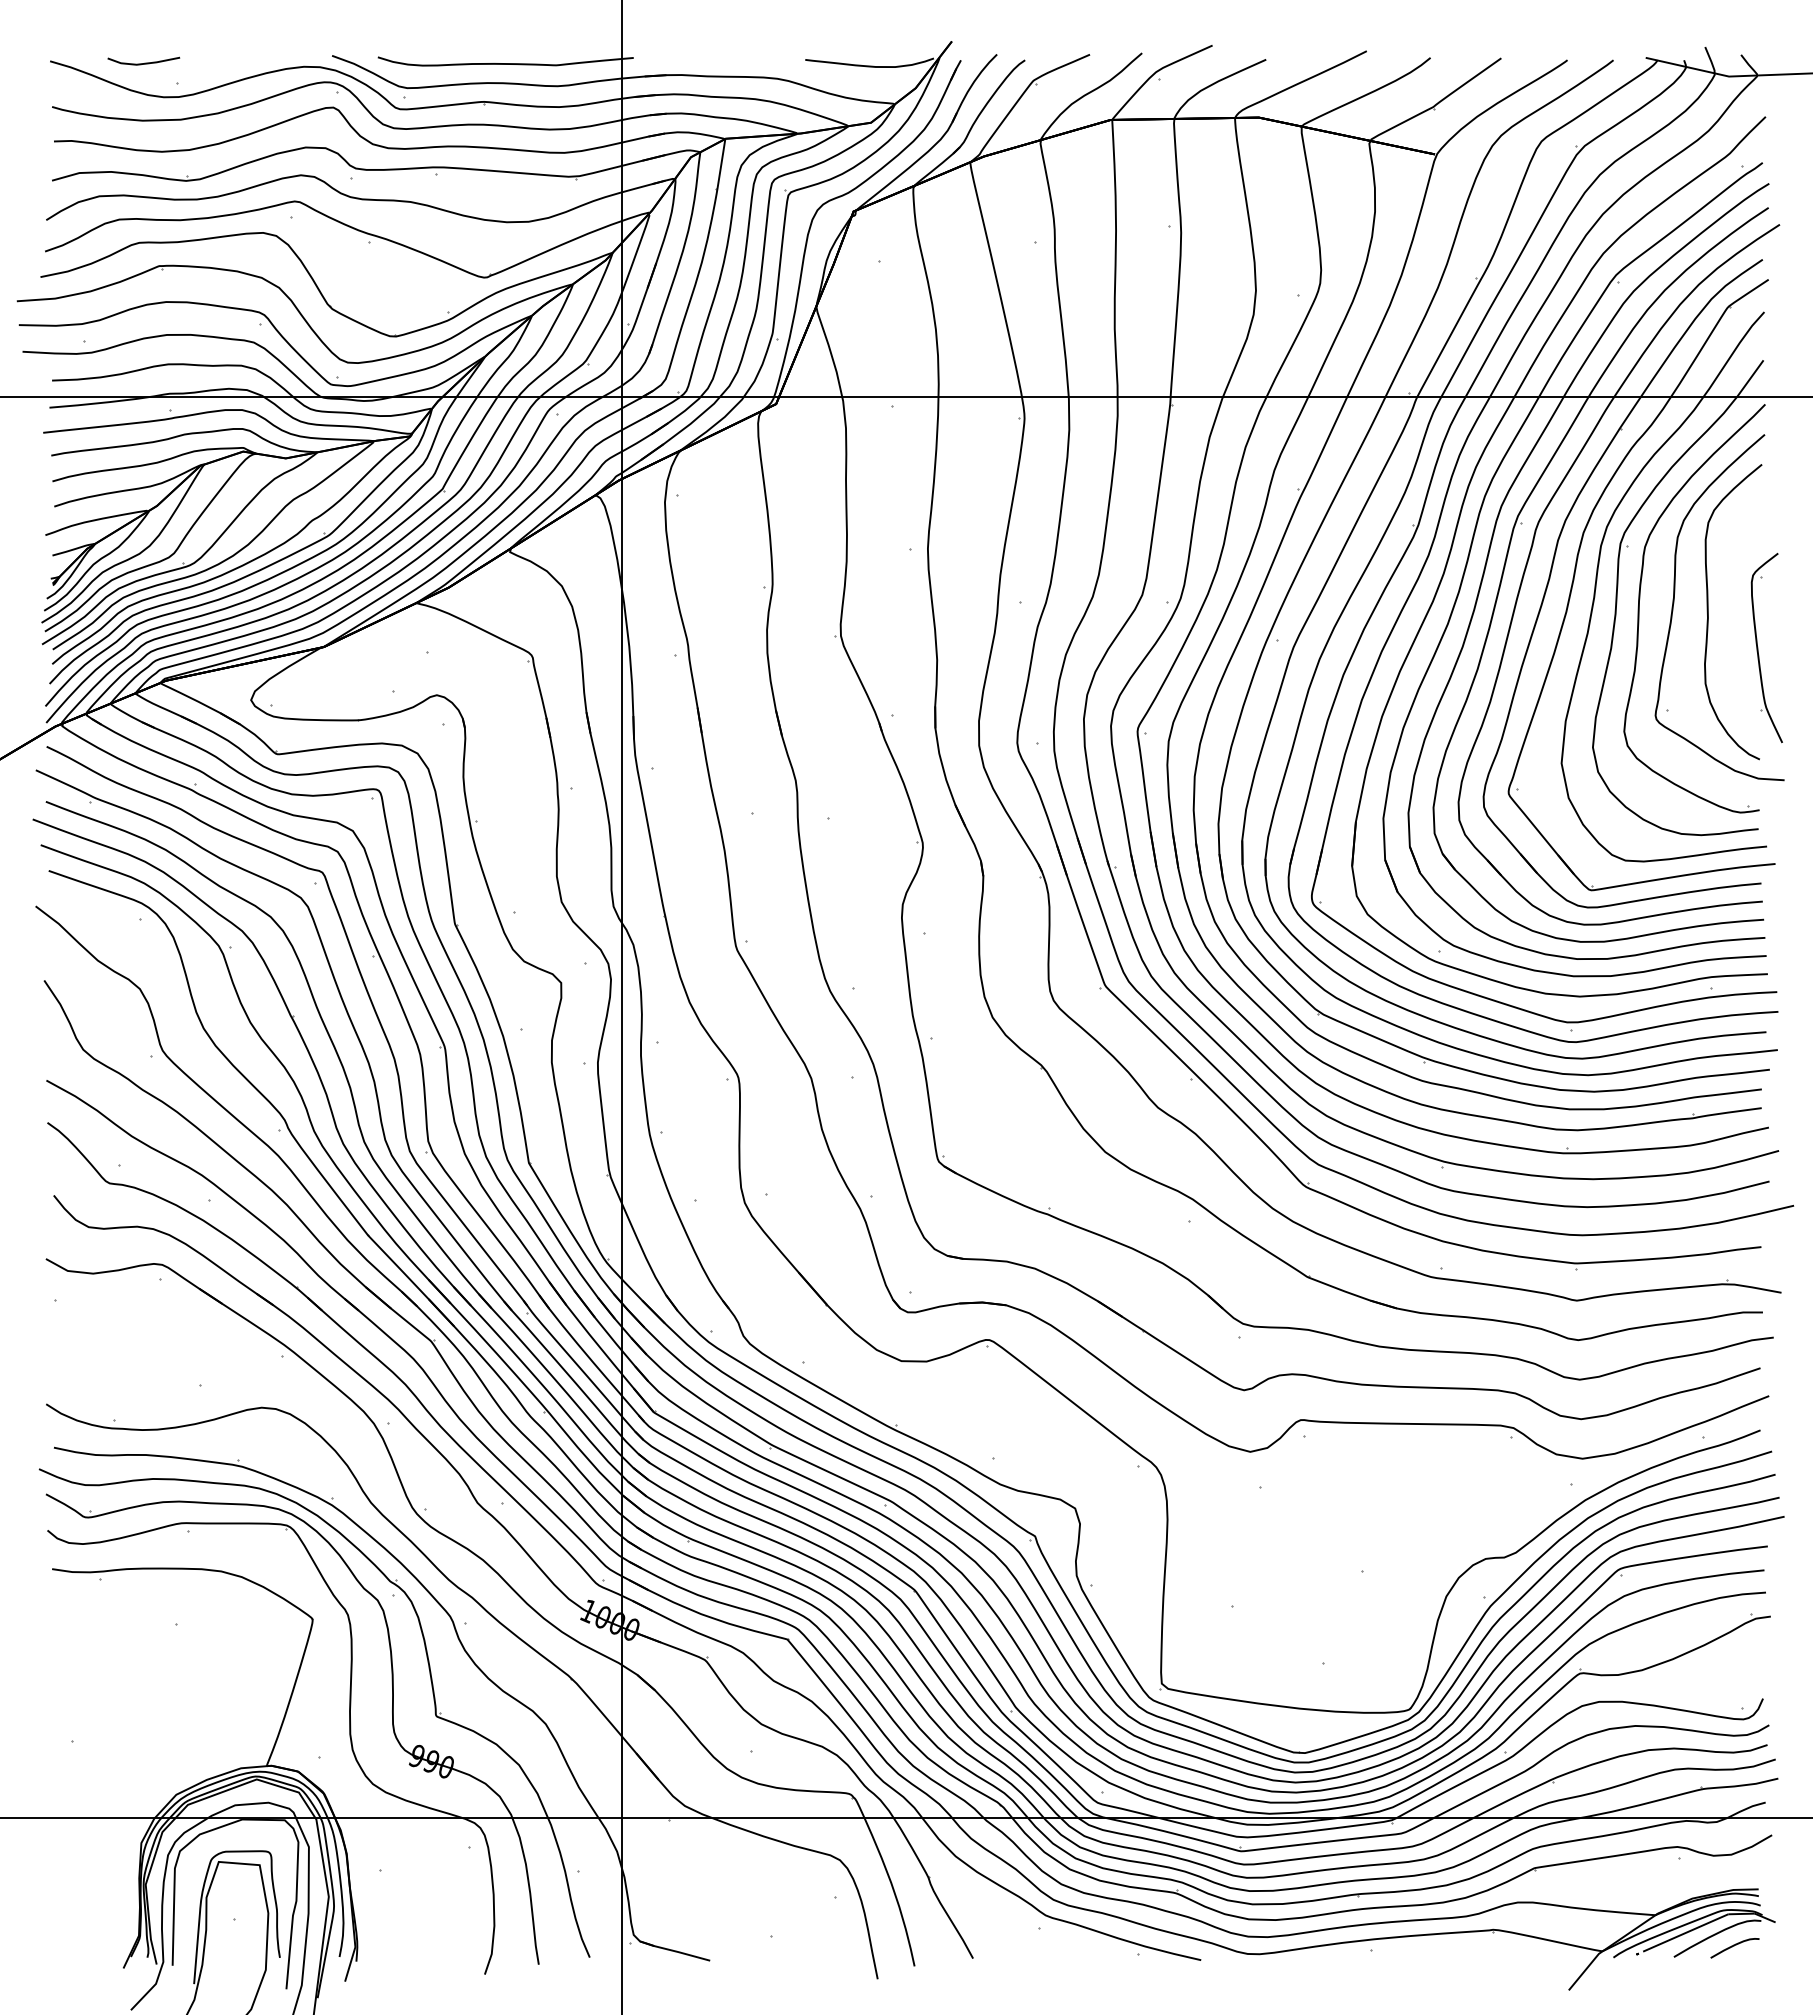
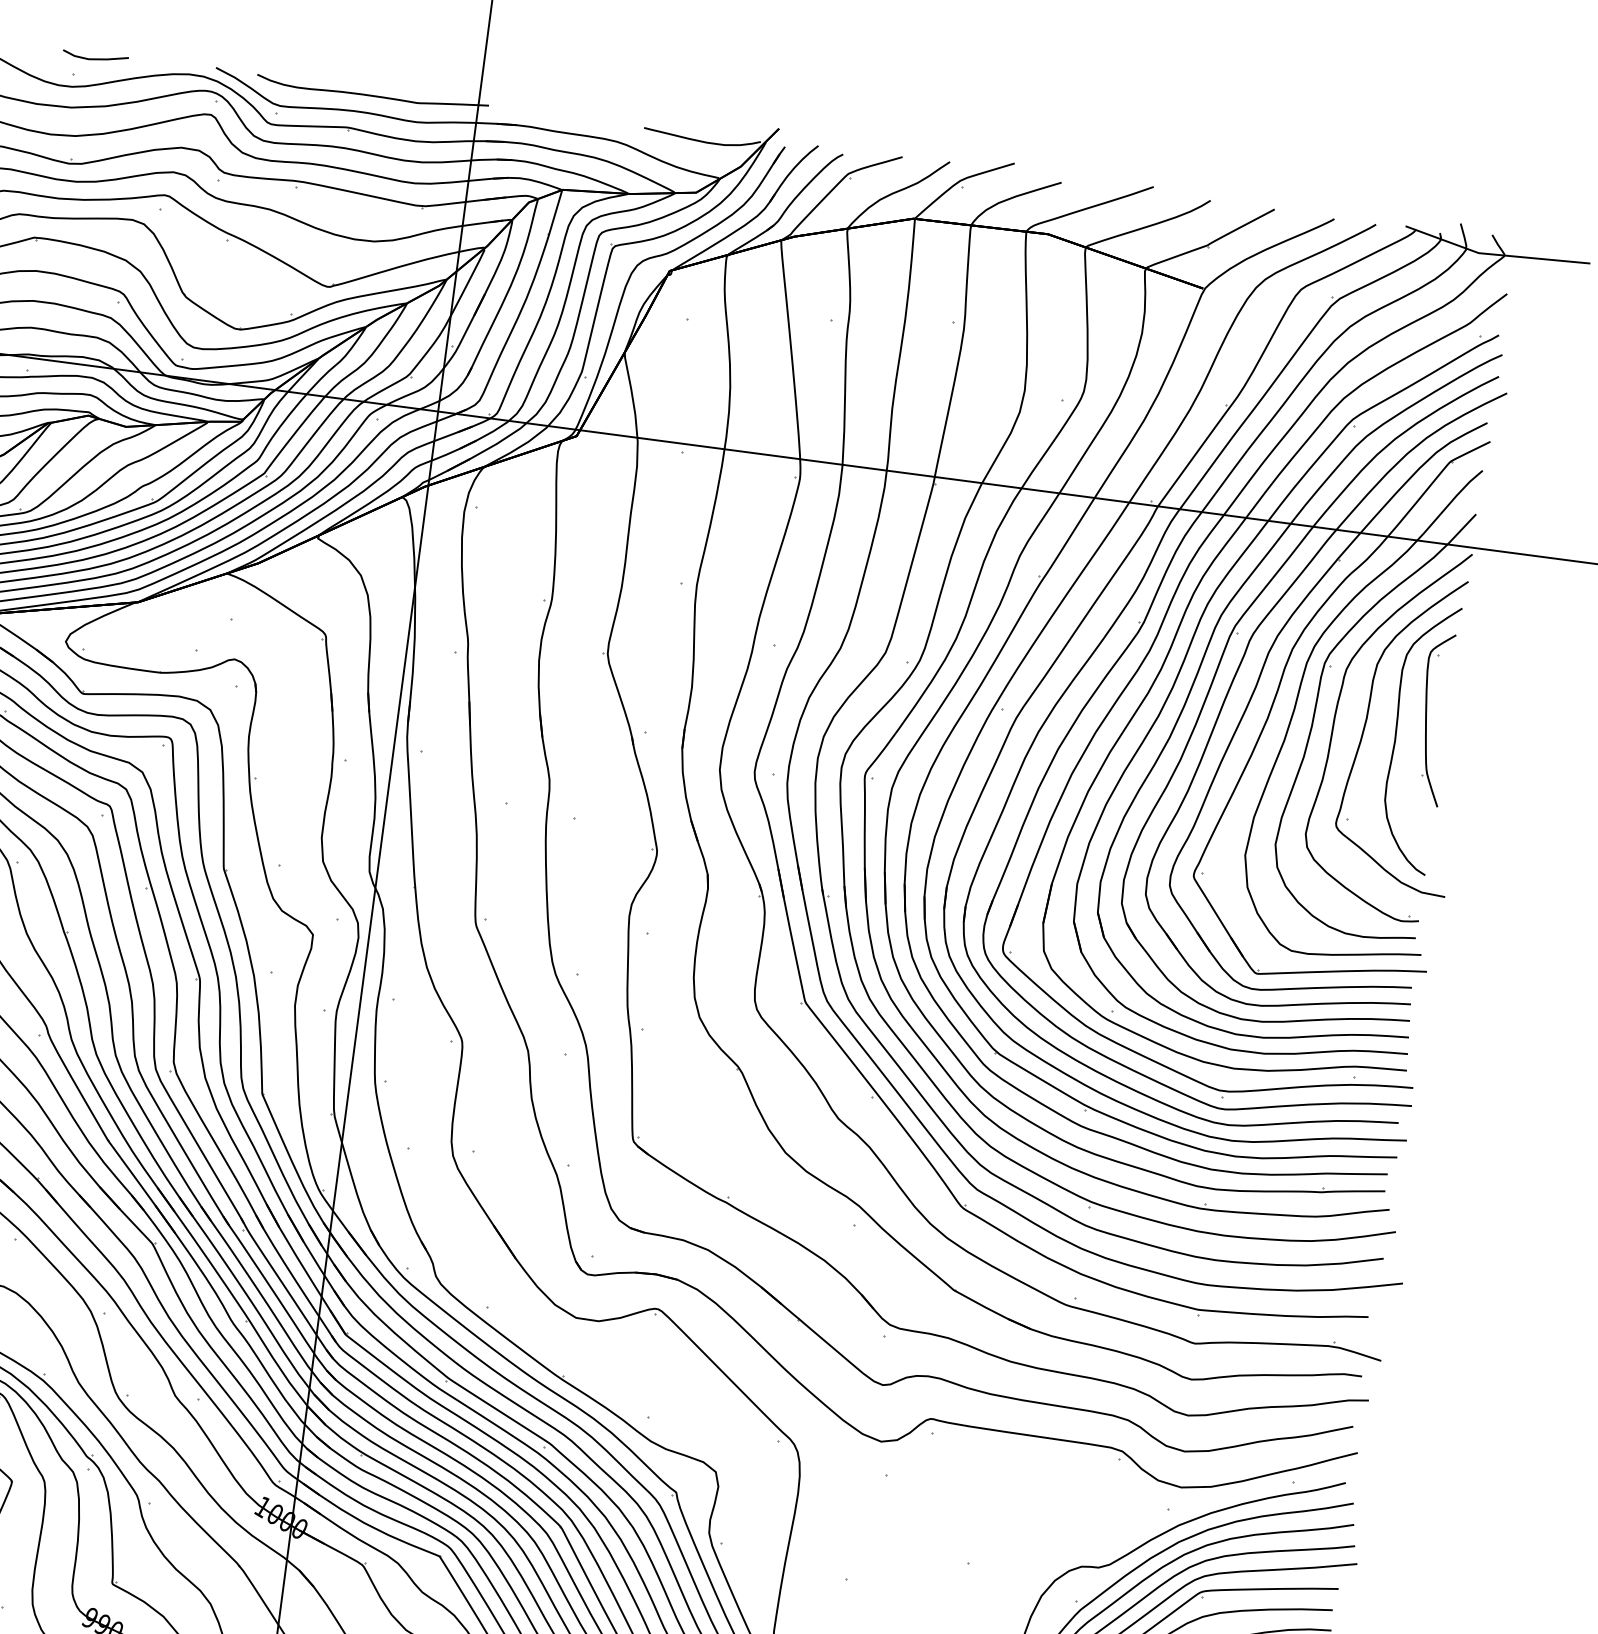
line: (144, 62) -> (96, 58), moved
part: (1758, 648) -> (1427, 718), moved

